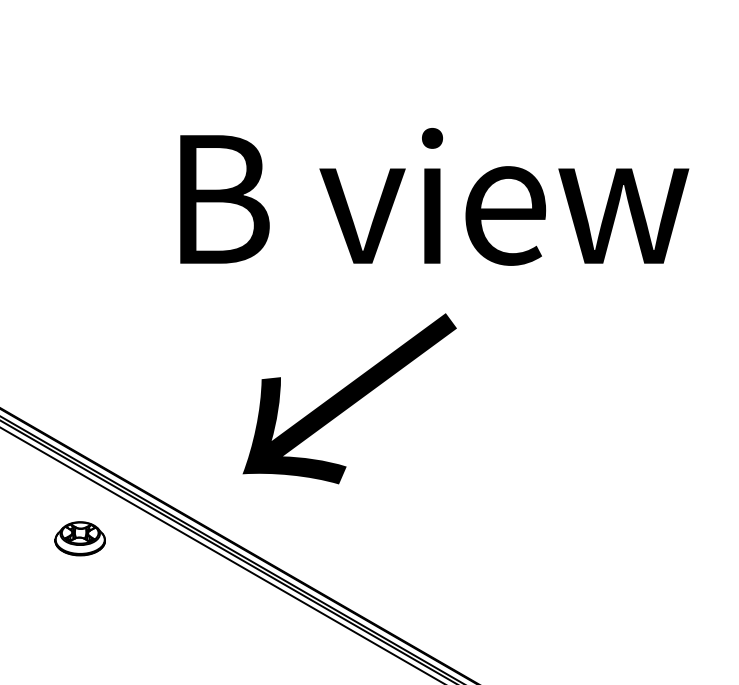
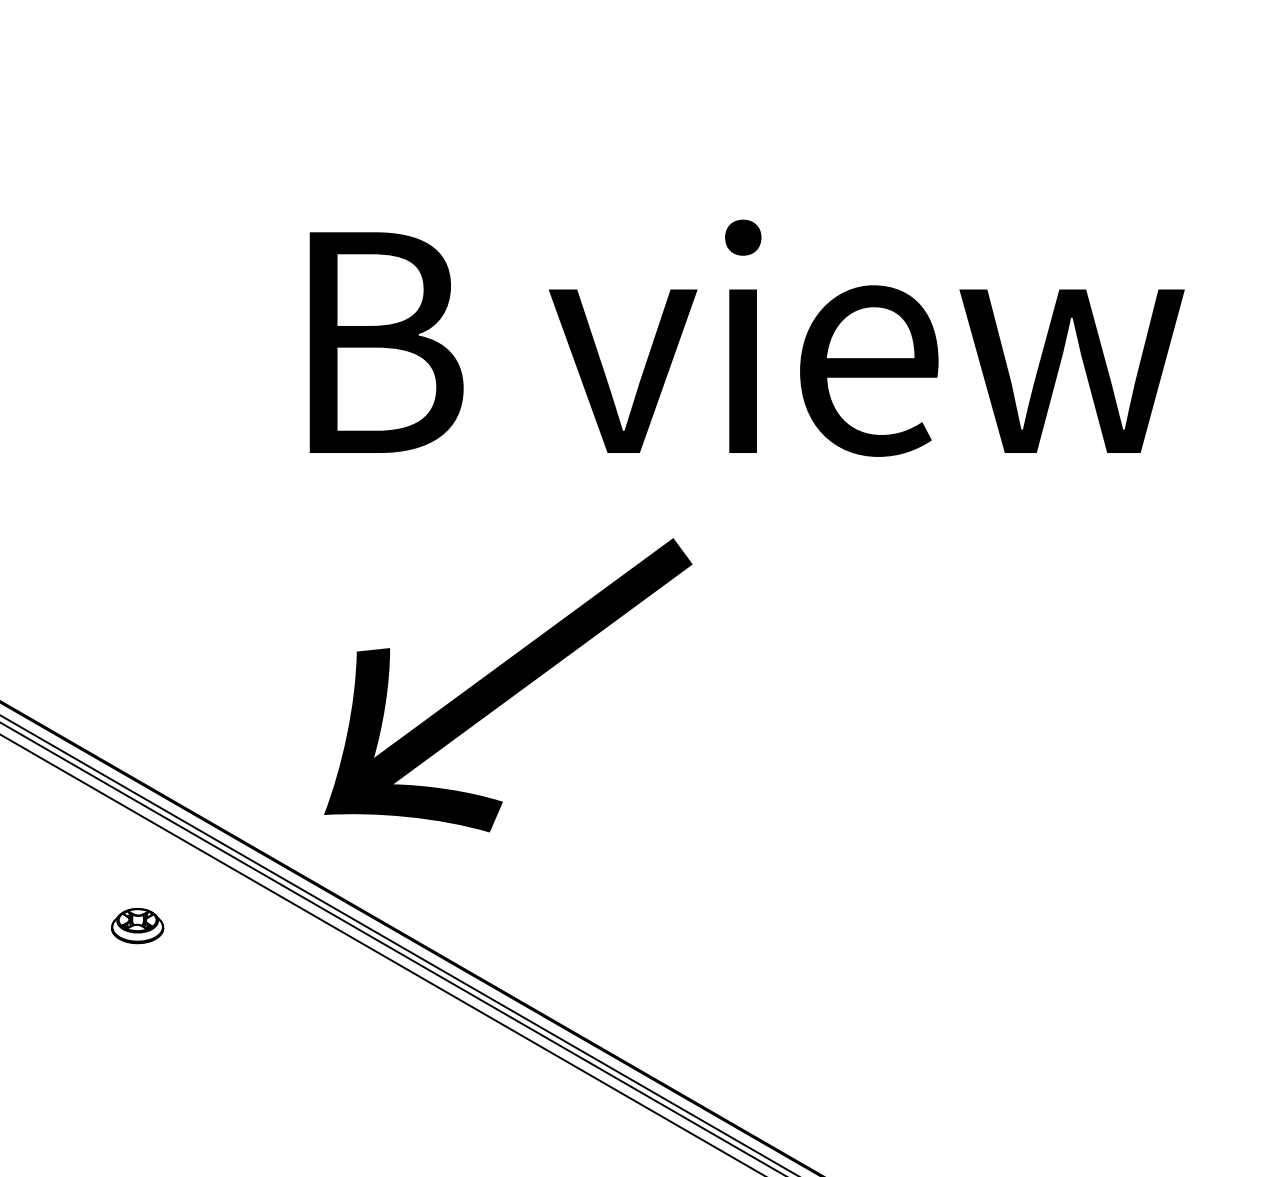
text: (349, 398) -> (507, 684), moved
part: (79, 538) -> (136, 925), size x0.6

